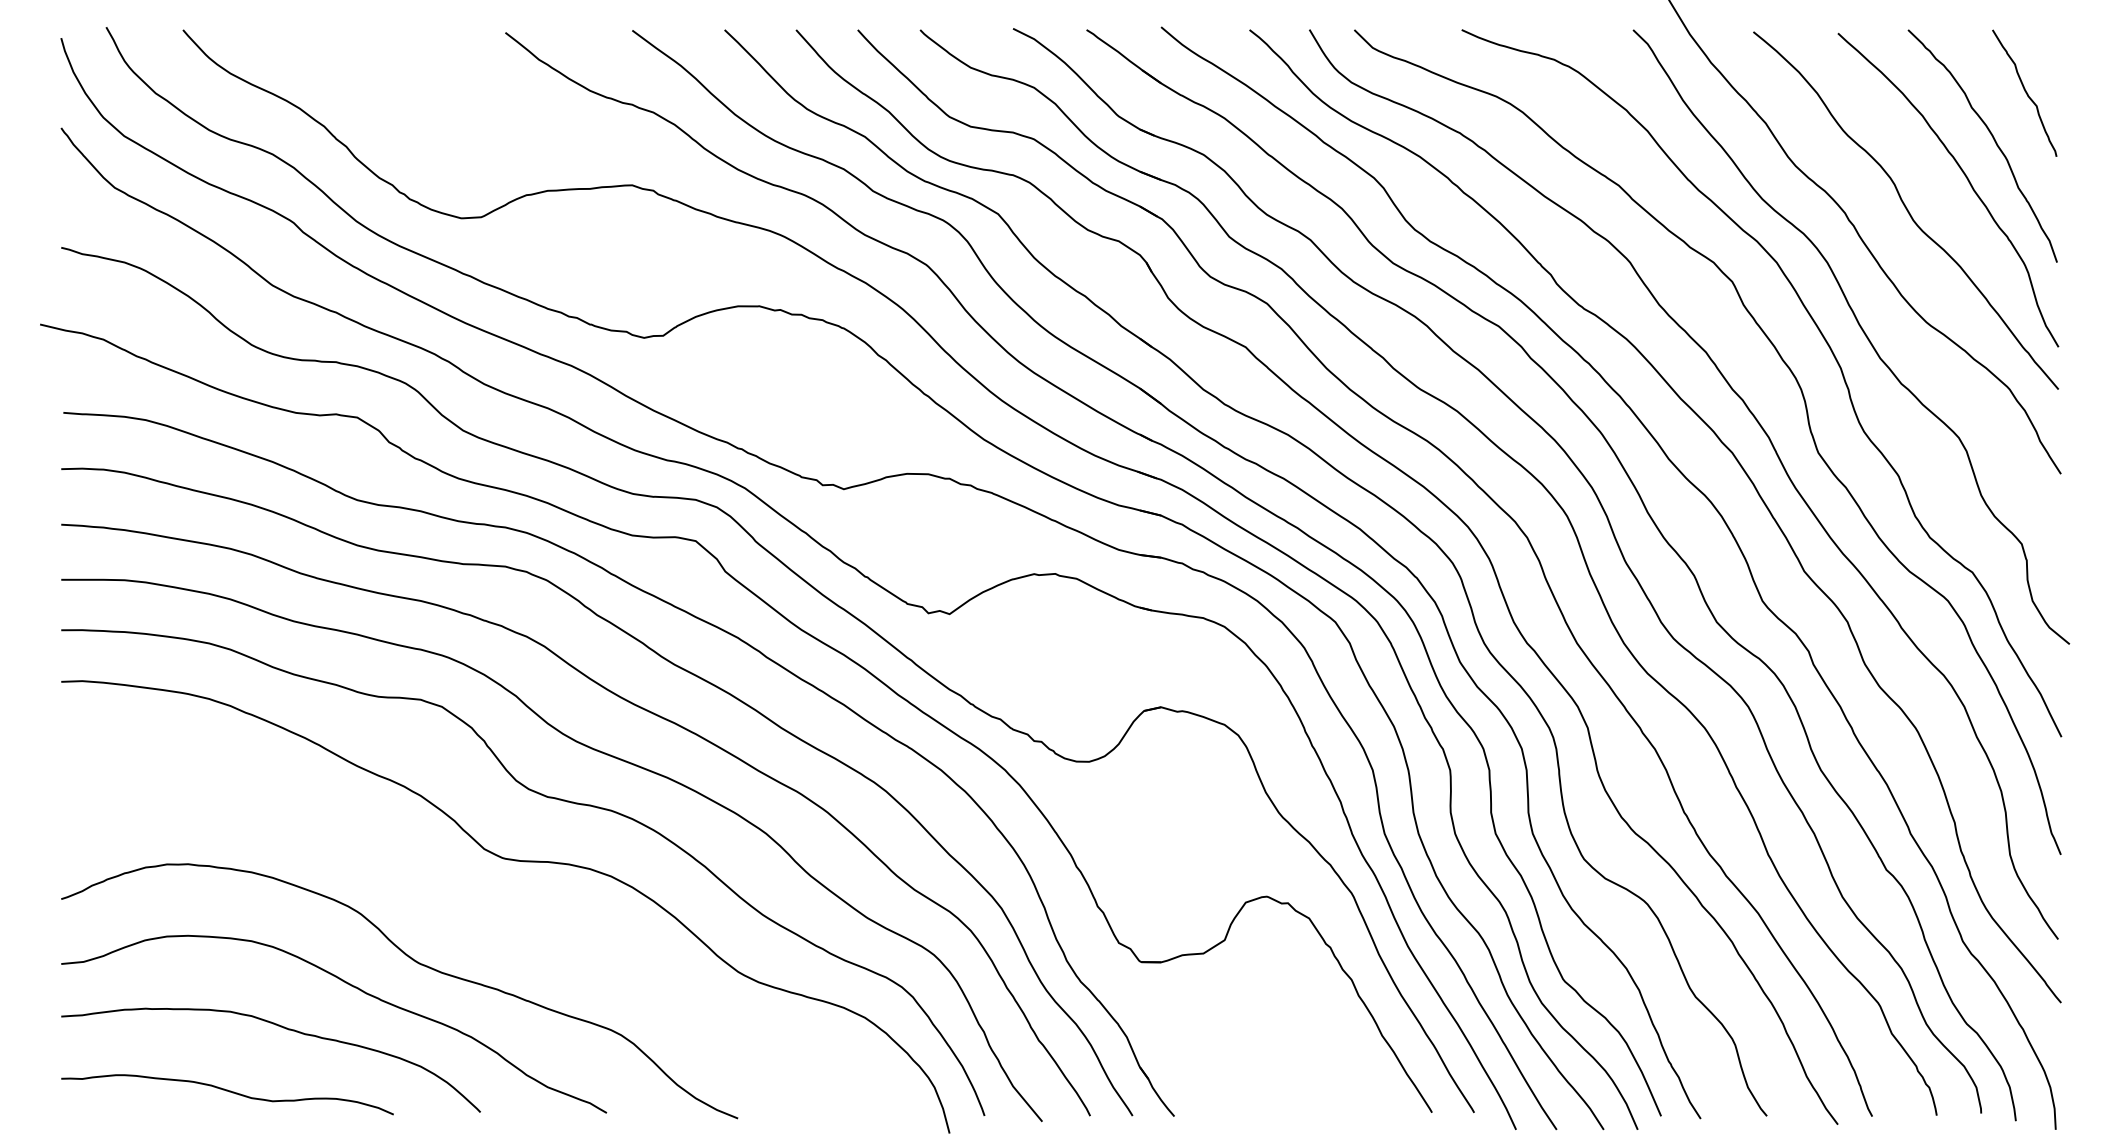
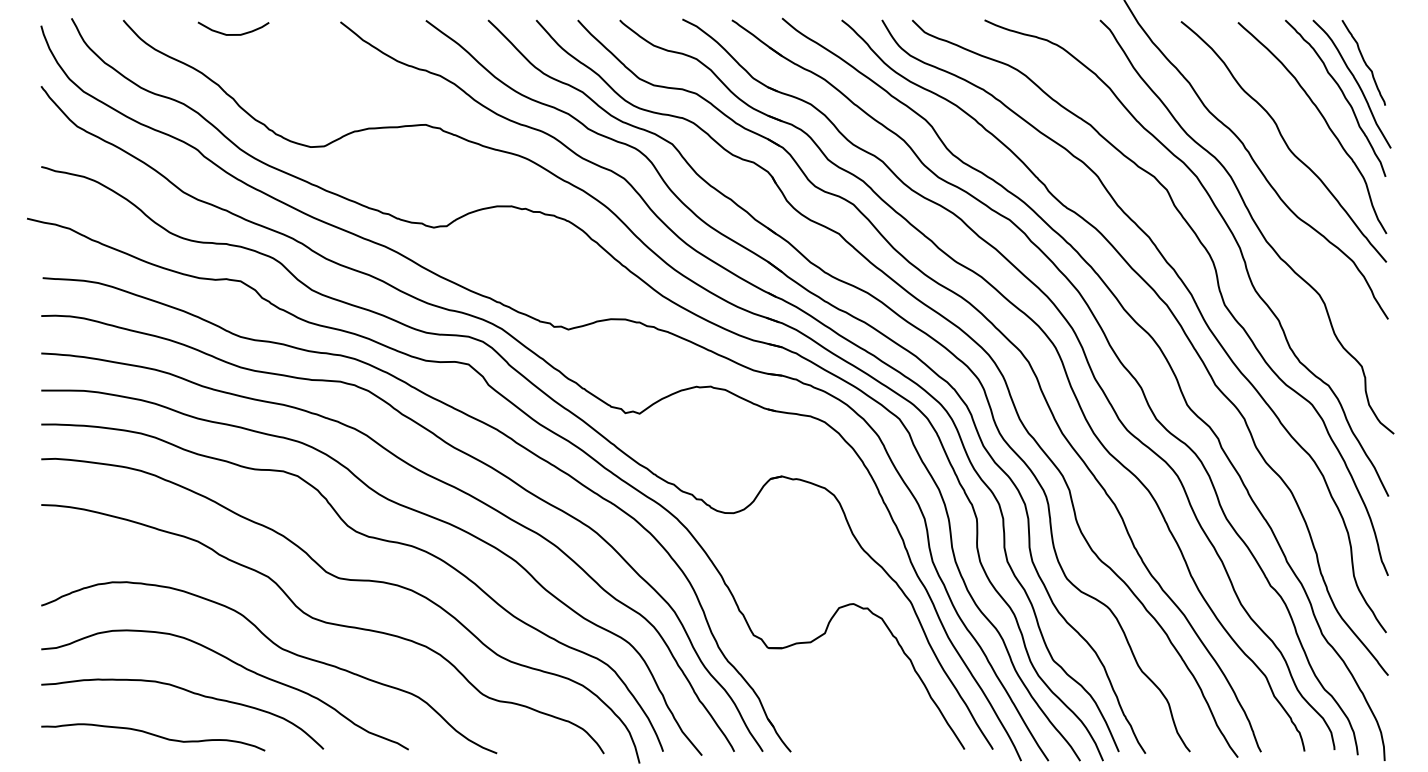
curve: (346, 51) -> (233, 34), added
curve: (2010, 119) -> (1354, 80), added
curve: (483, 925) -> (325, 623), added

